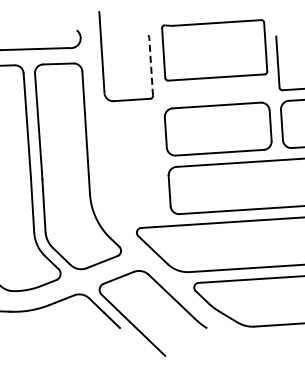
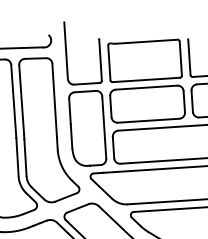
part: (214, 50) -> (144, 61), moved
line: (151, 66) -> (100, 60), dashed -> solid
part: (132, 163) -> (87, 128), added

